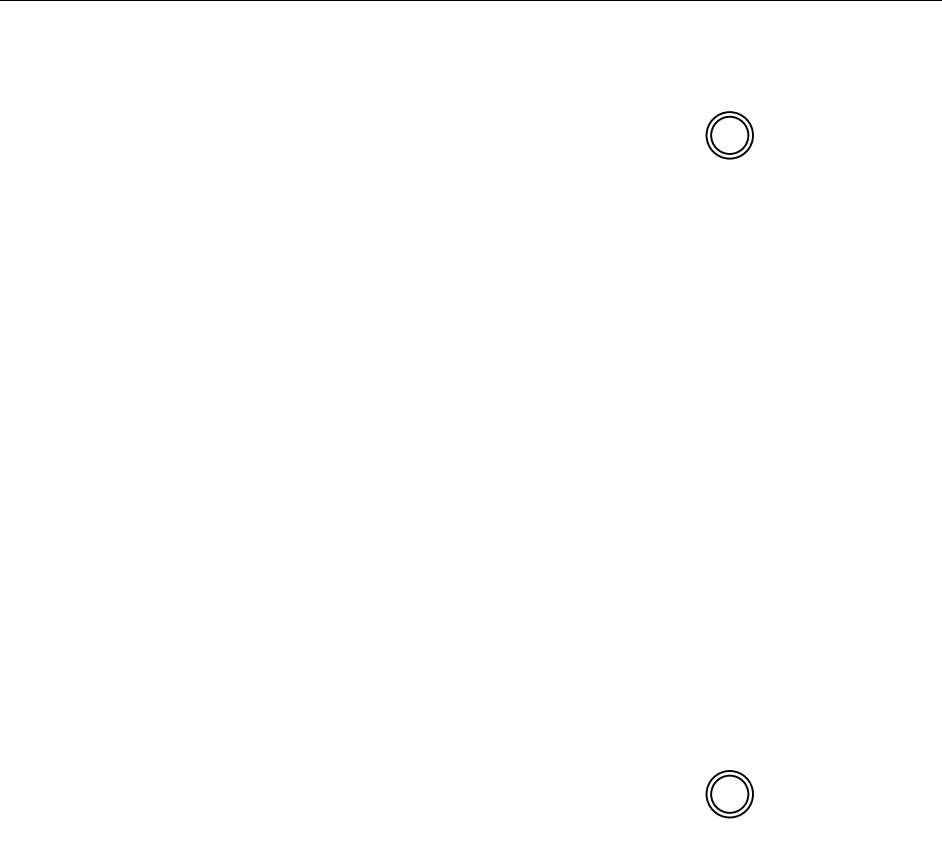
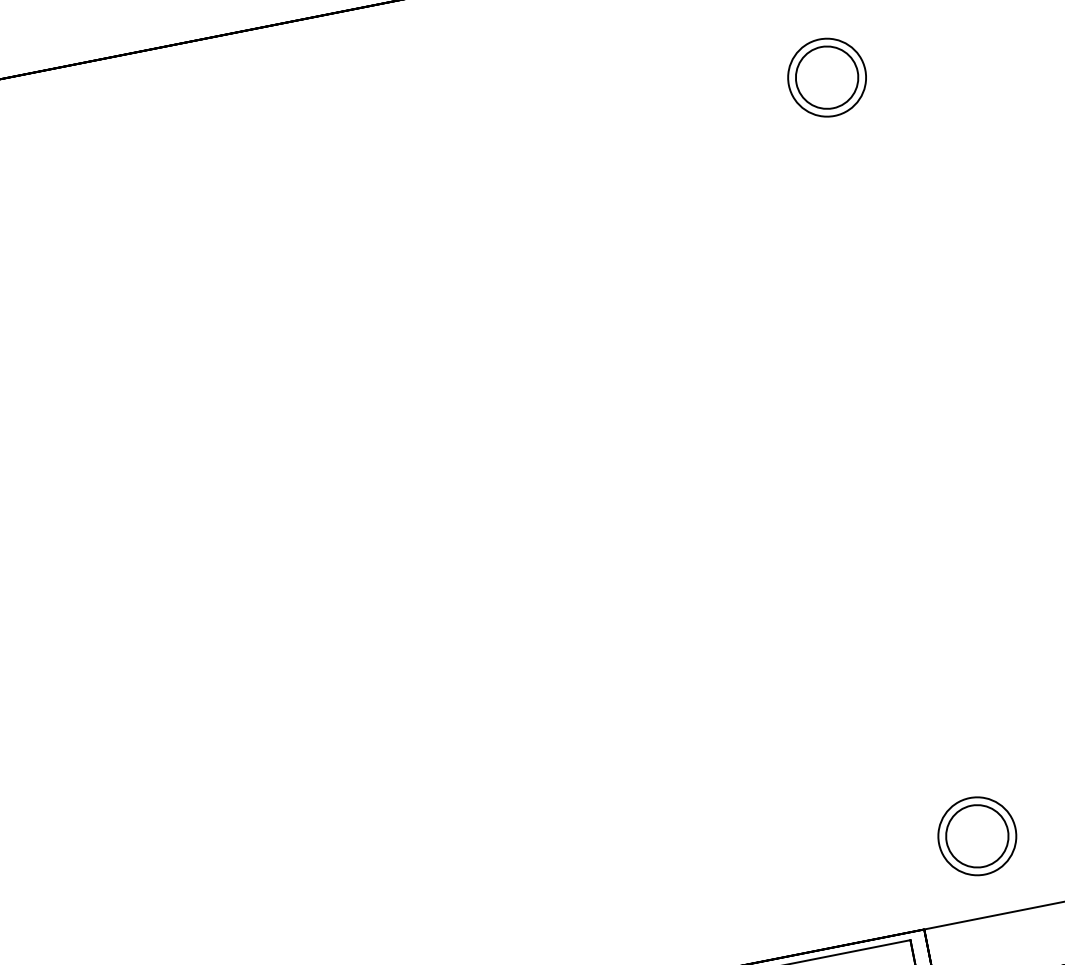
part: (729, 135) -> (826, 77), size x1.43
part: (729, 794) -> (976, 836), size x1.43

